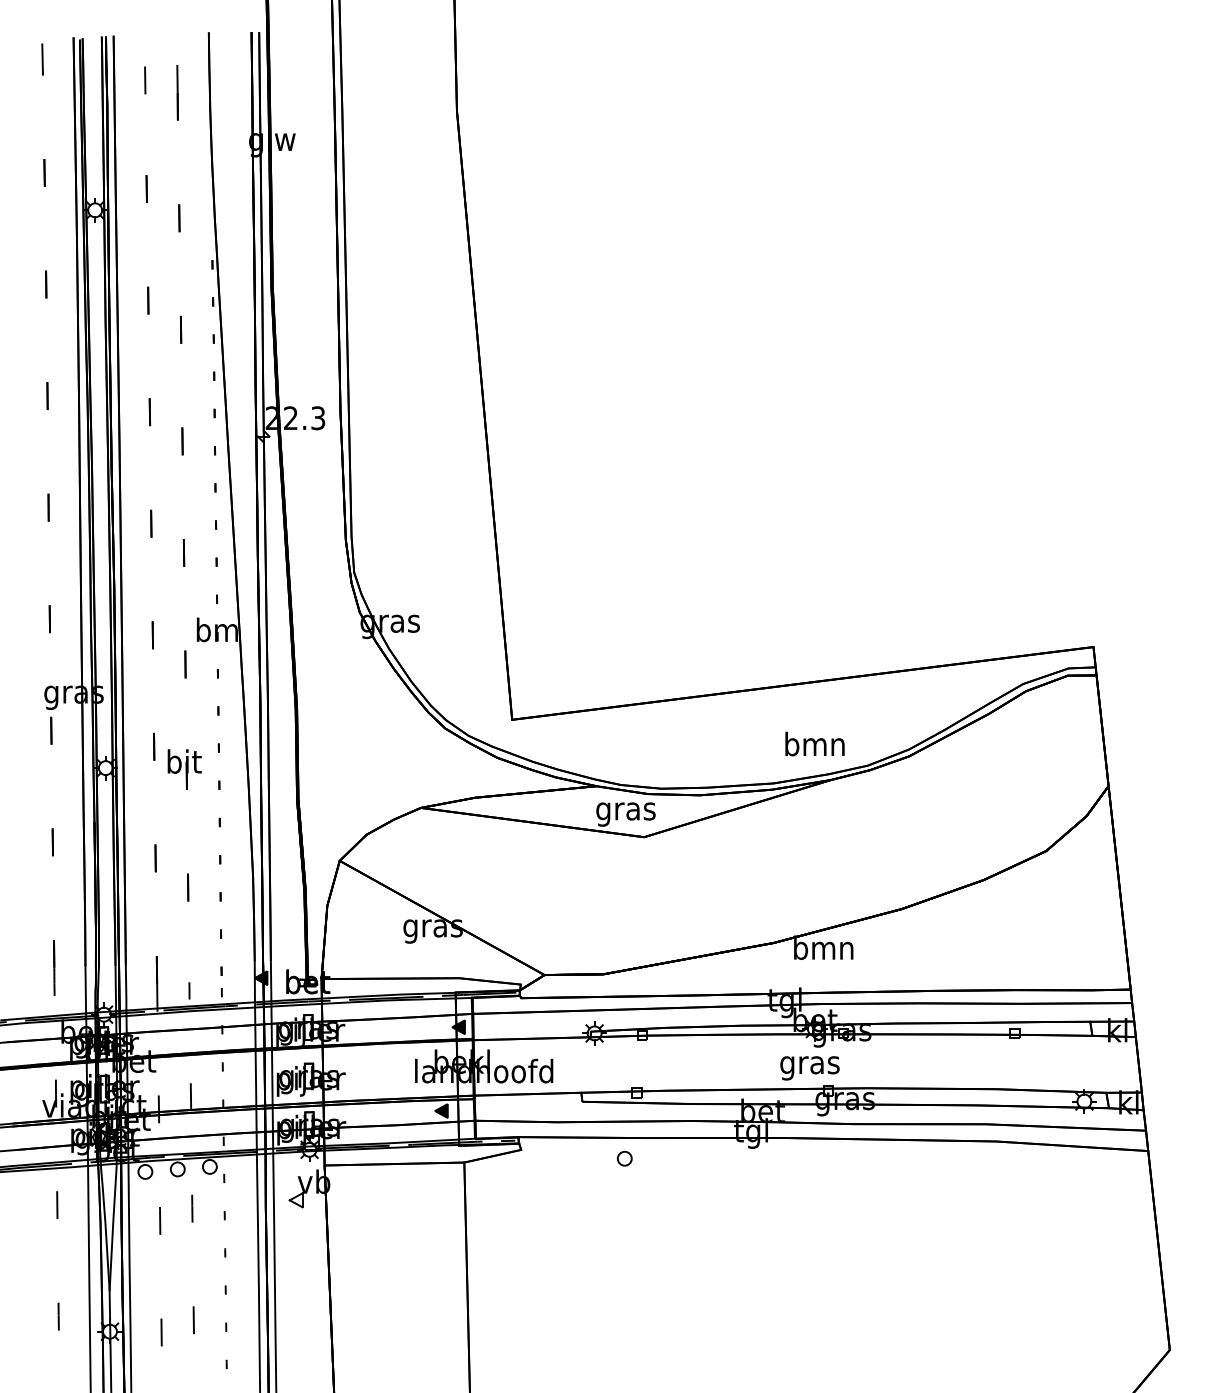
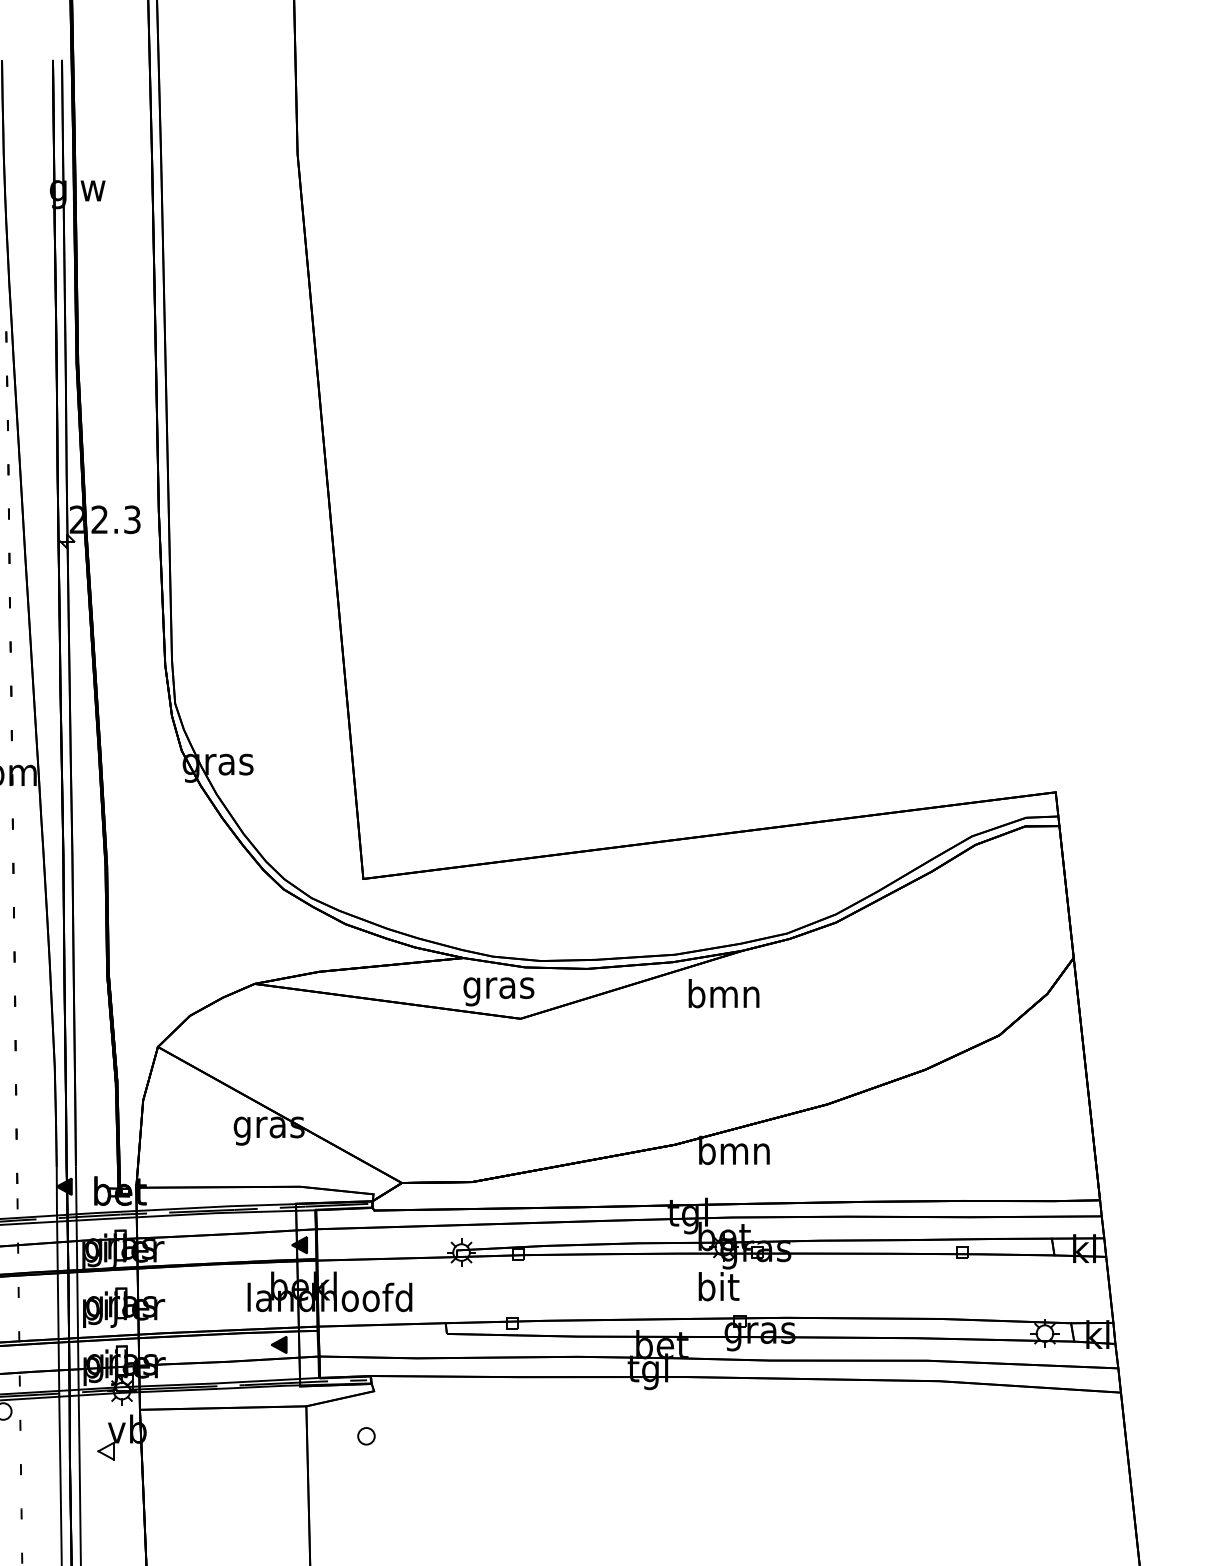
text: (814, 743) -> (723, 992), moved
text: (809, 1064) -> (717, 1289), gras -> bit
part: (624, 1158) -> (366, 1436), moved

